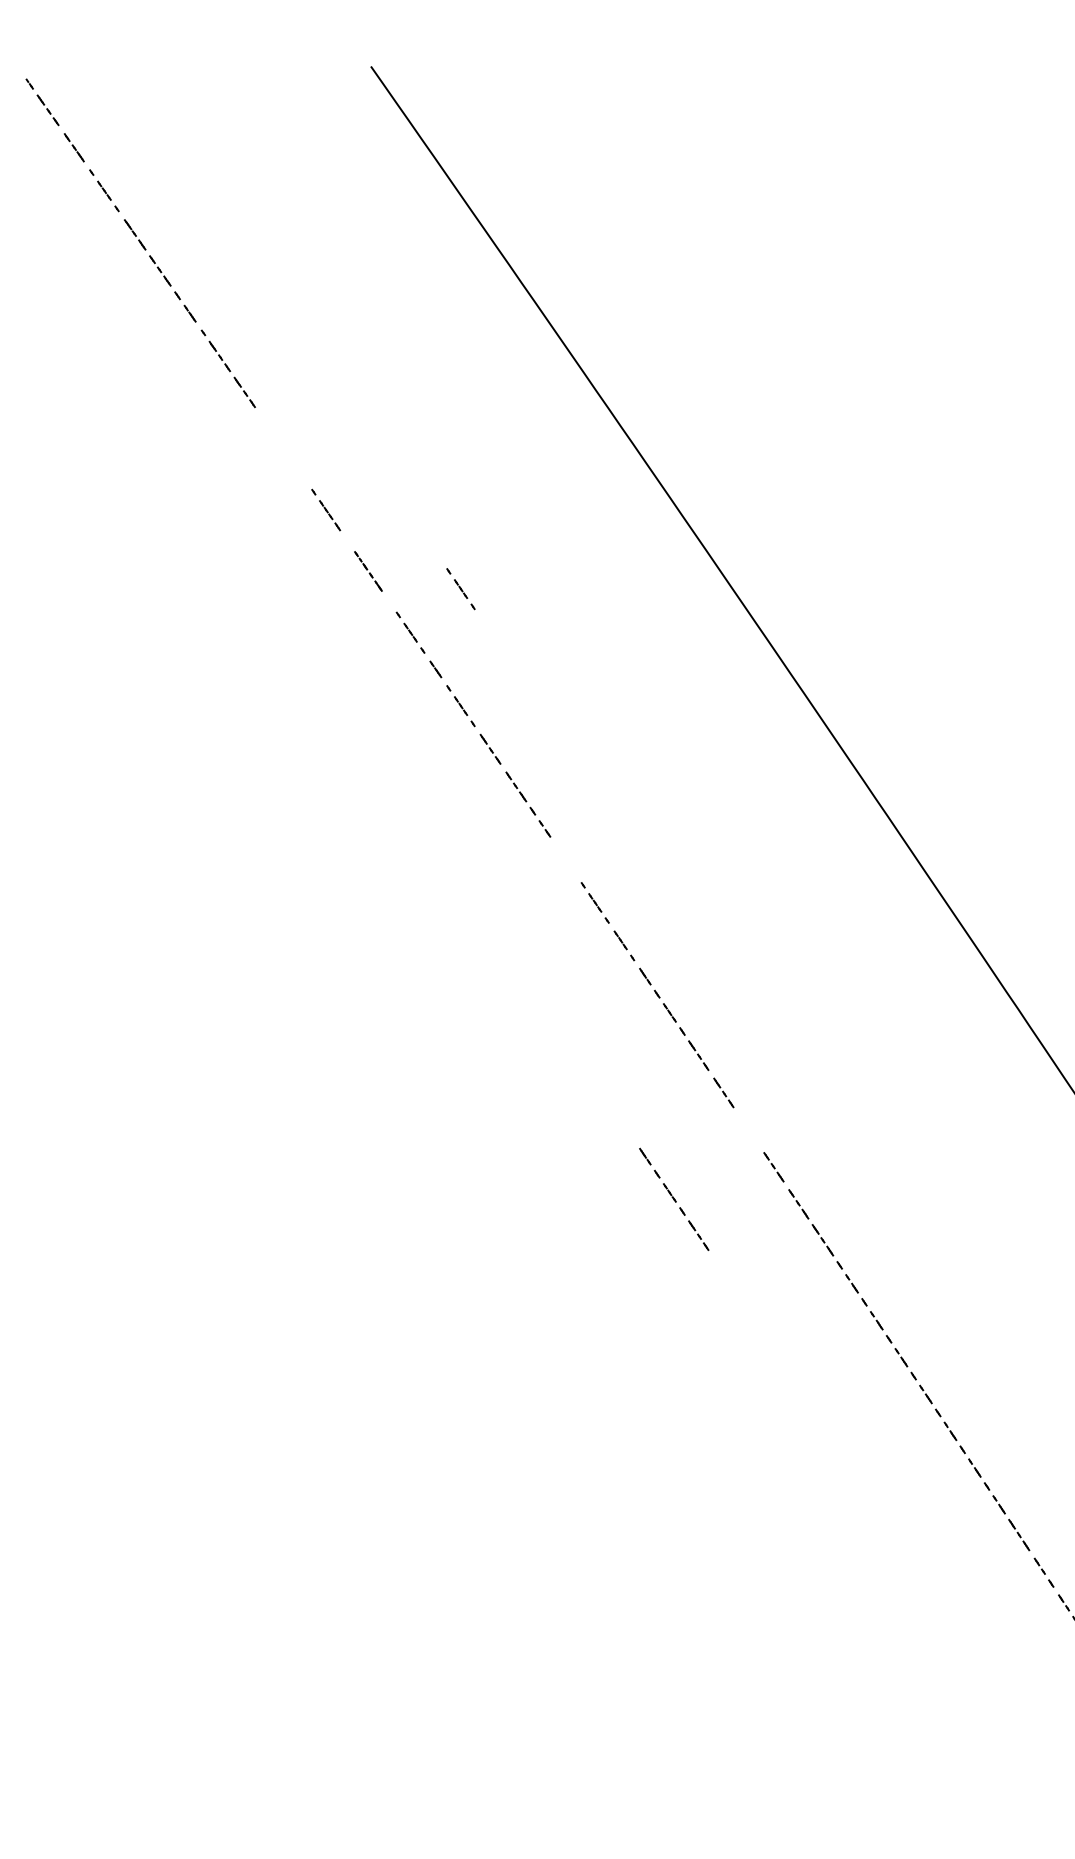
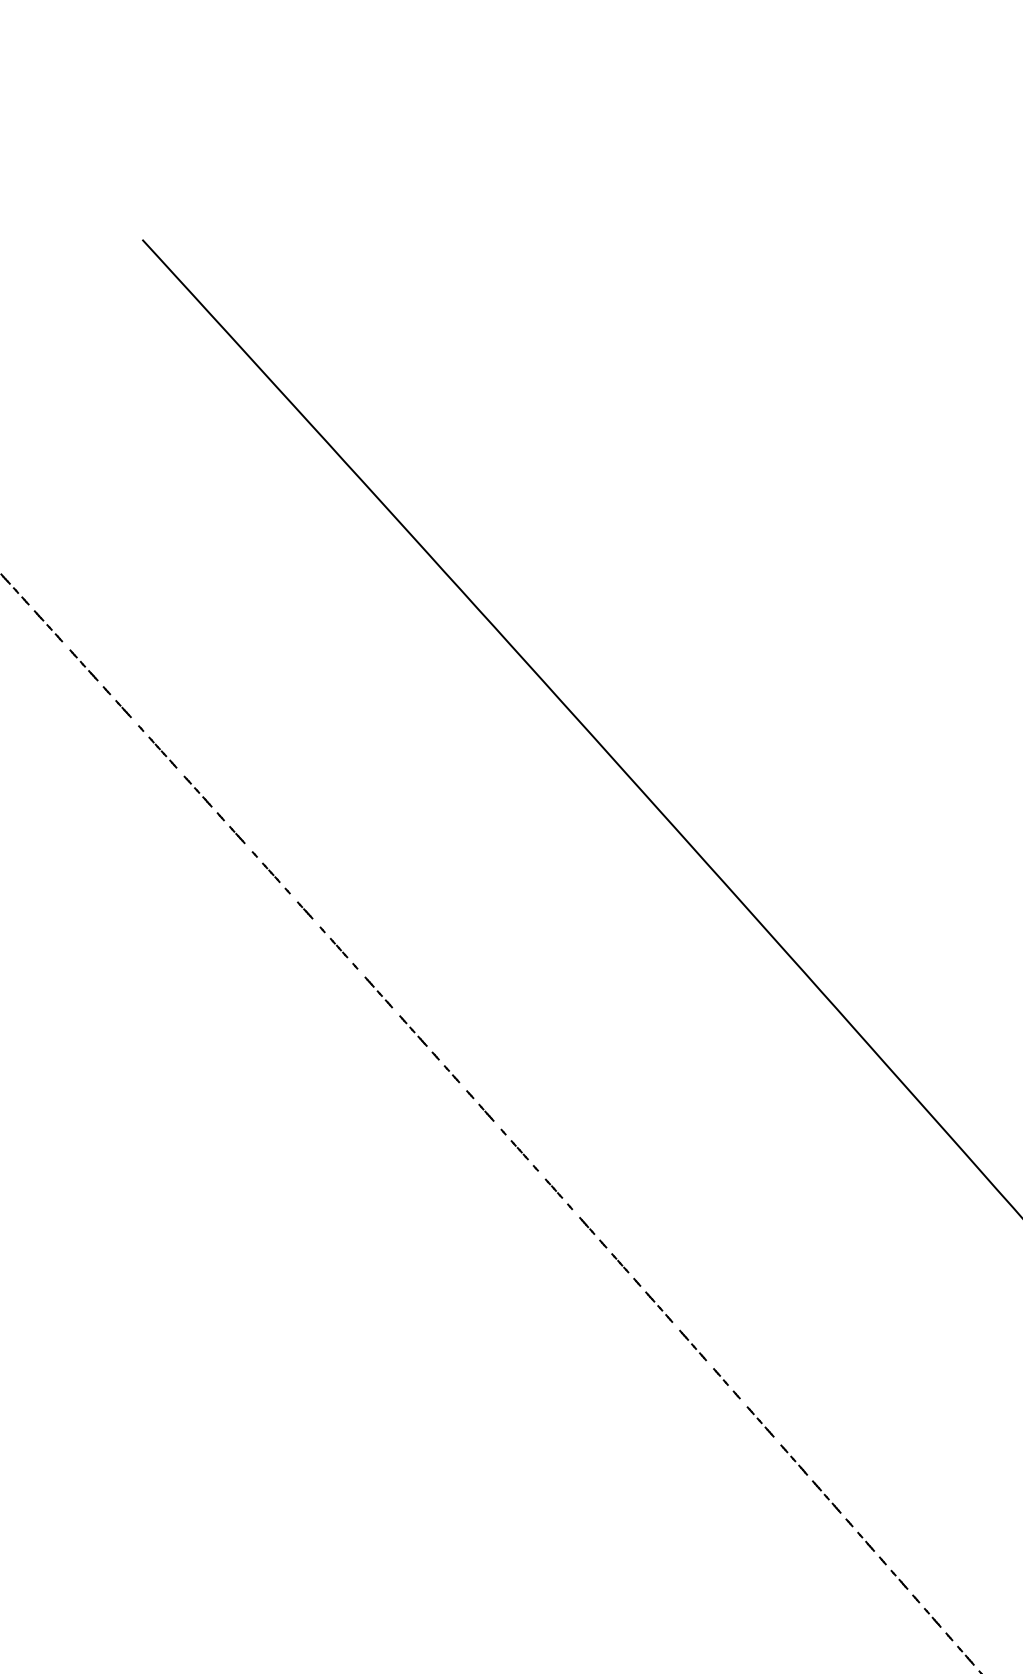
part: (283, 448) -> (100, 683), added
part: (368, 571) -> (214, 809), size x1.67
part: (460, 589) -> (321, 816), removed
line: (565, 859) -> (479, 1105), added
part: (748, 1129) -> (726, 1383), added
part: (674, 1198) -> (653, 1471), removed

